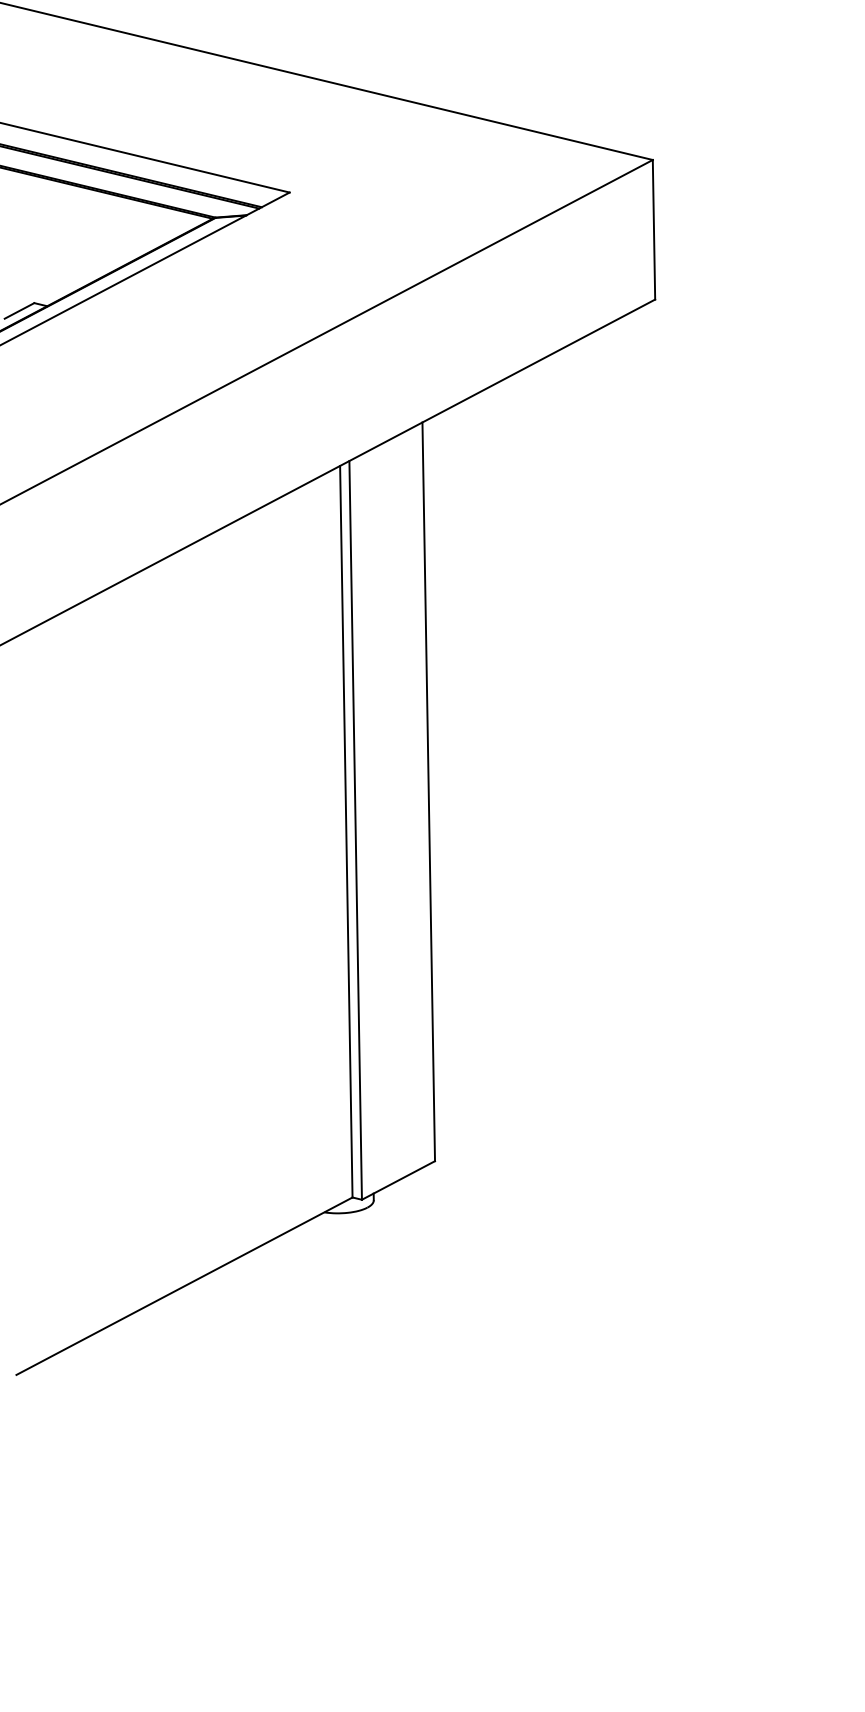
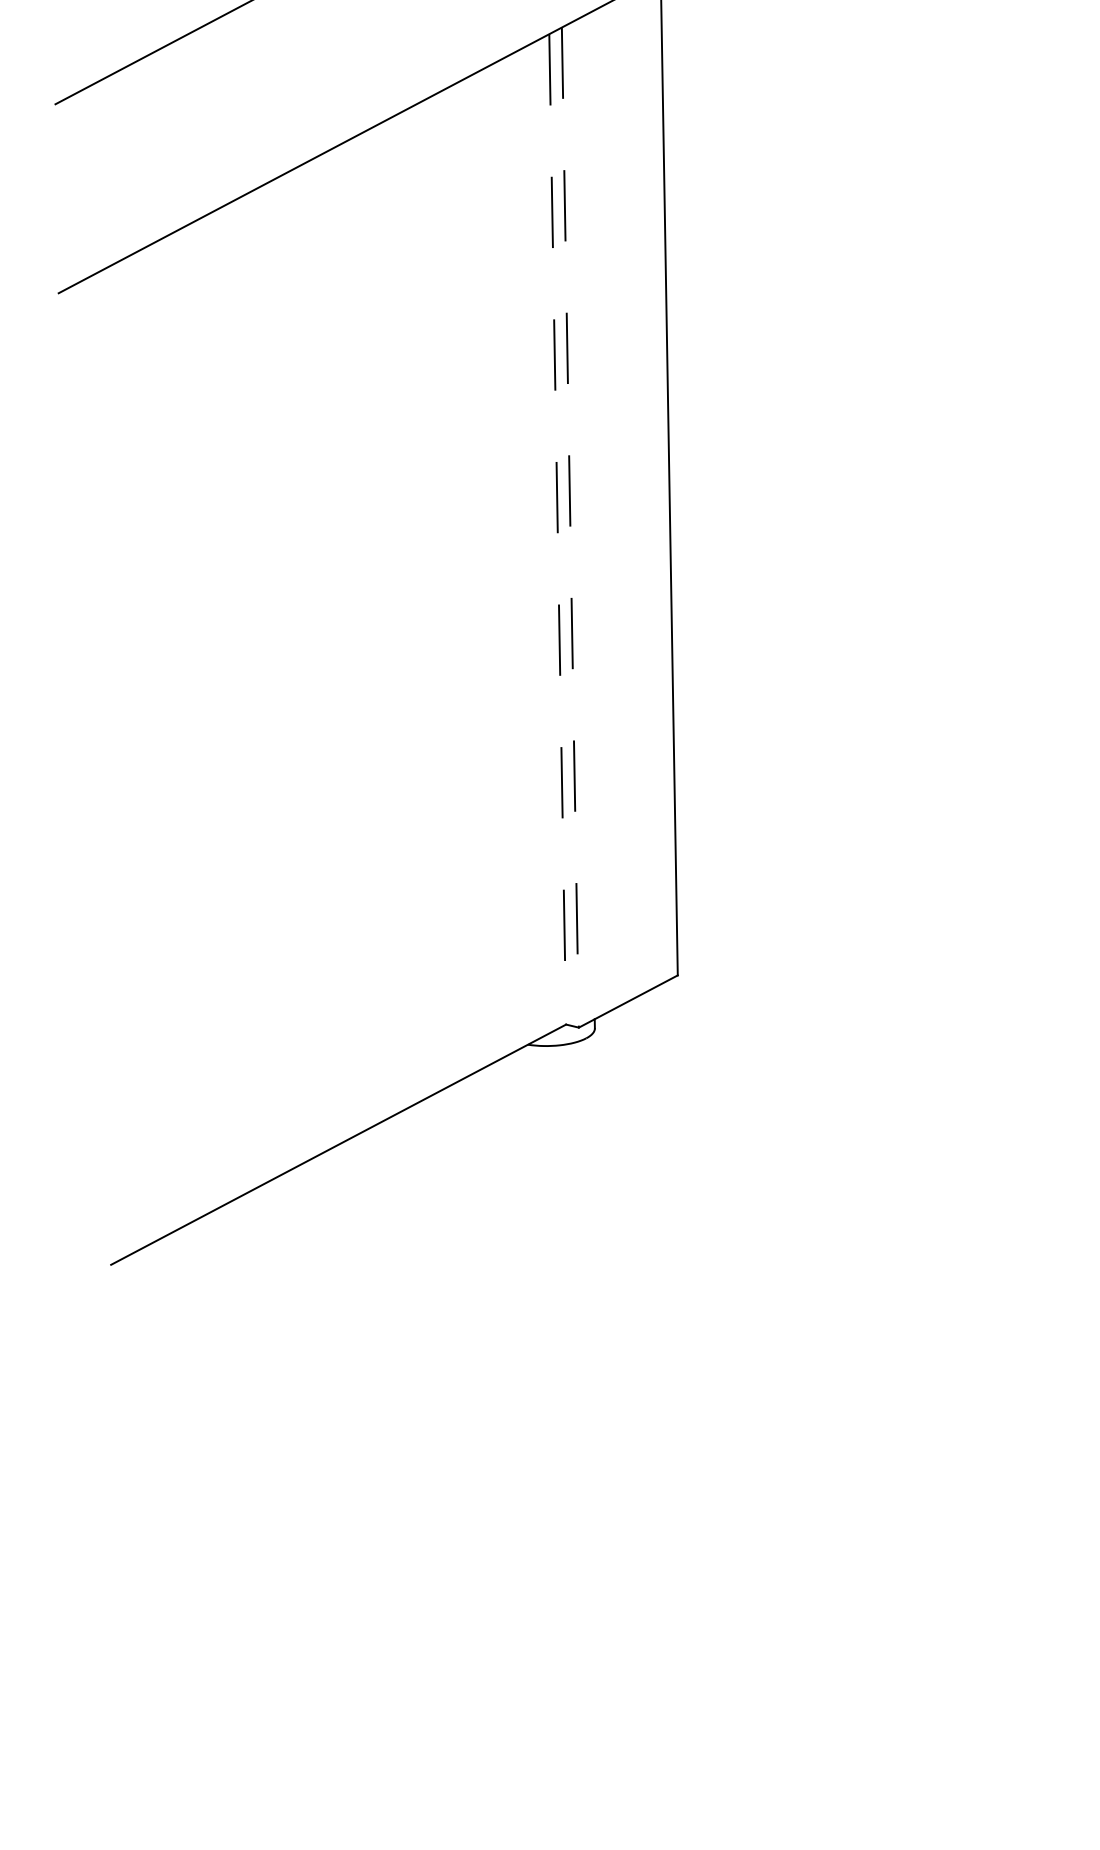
line: (355, 830) -> (570, 527), solid -> dashed
line: (346, 831) -> (557, 529), solid -> dashed

